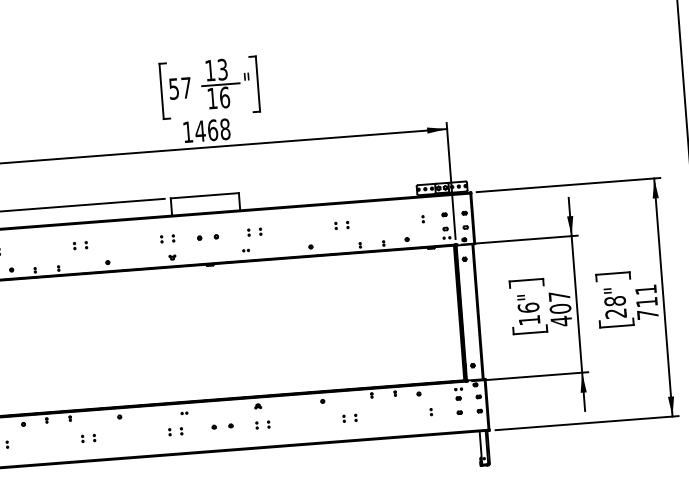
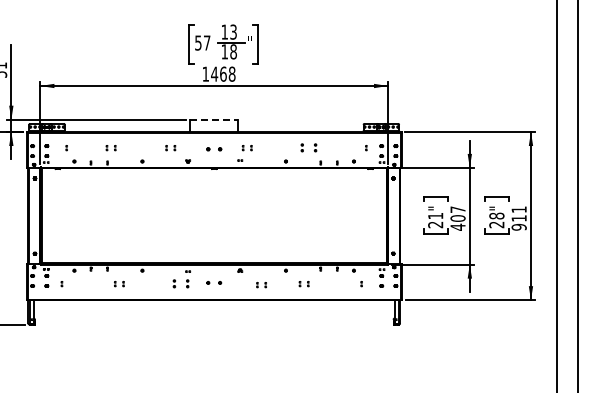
text: (224, 97) -> (233, 51), 16 -> 18
line: (205, 195) -> (214, 119), solid -> dashed
part: (341, 226) -> (308, 148), size x1.6
part: (167, 239) -> (170, 148), moved
part: (79, 246) -> (110, 148), moved
text: (646, 313) -> (518, 226), 711 -> 911
text: (528, 314) -> (435, 220), 16" -> 21"
part: (262, 425) -> (261, 285), moved
part: (175, 432) -> (180, 284), size x1.6

